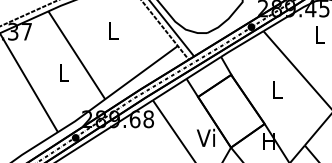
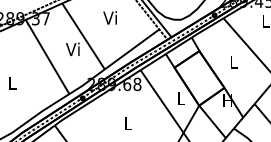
text: (111, 30) -> (109, 17), L -> Vi
text: (62, 72) -> (72, 49), L -> Vi
text: (206, 138) -> (180, 98), Vi -> L

